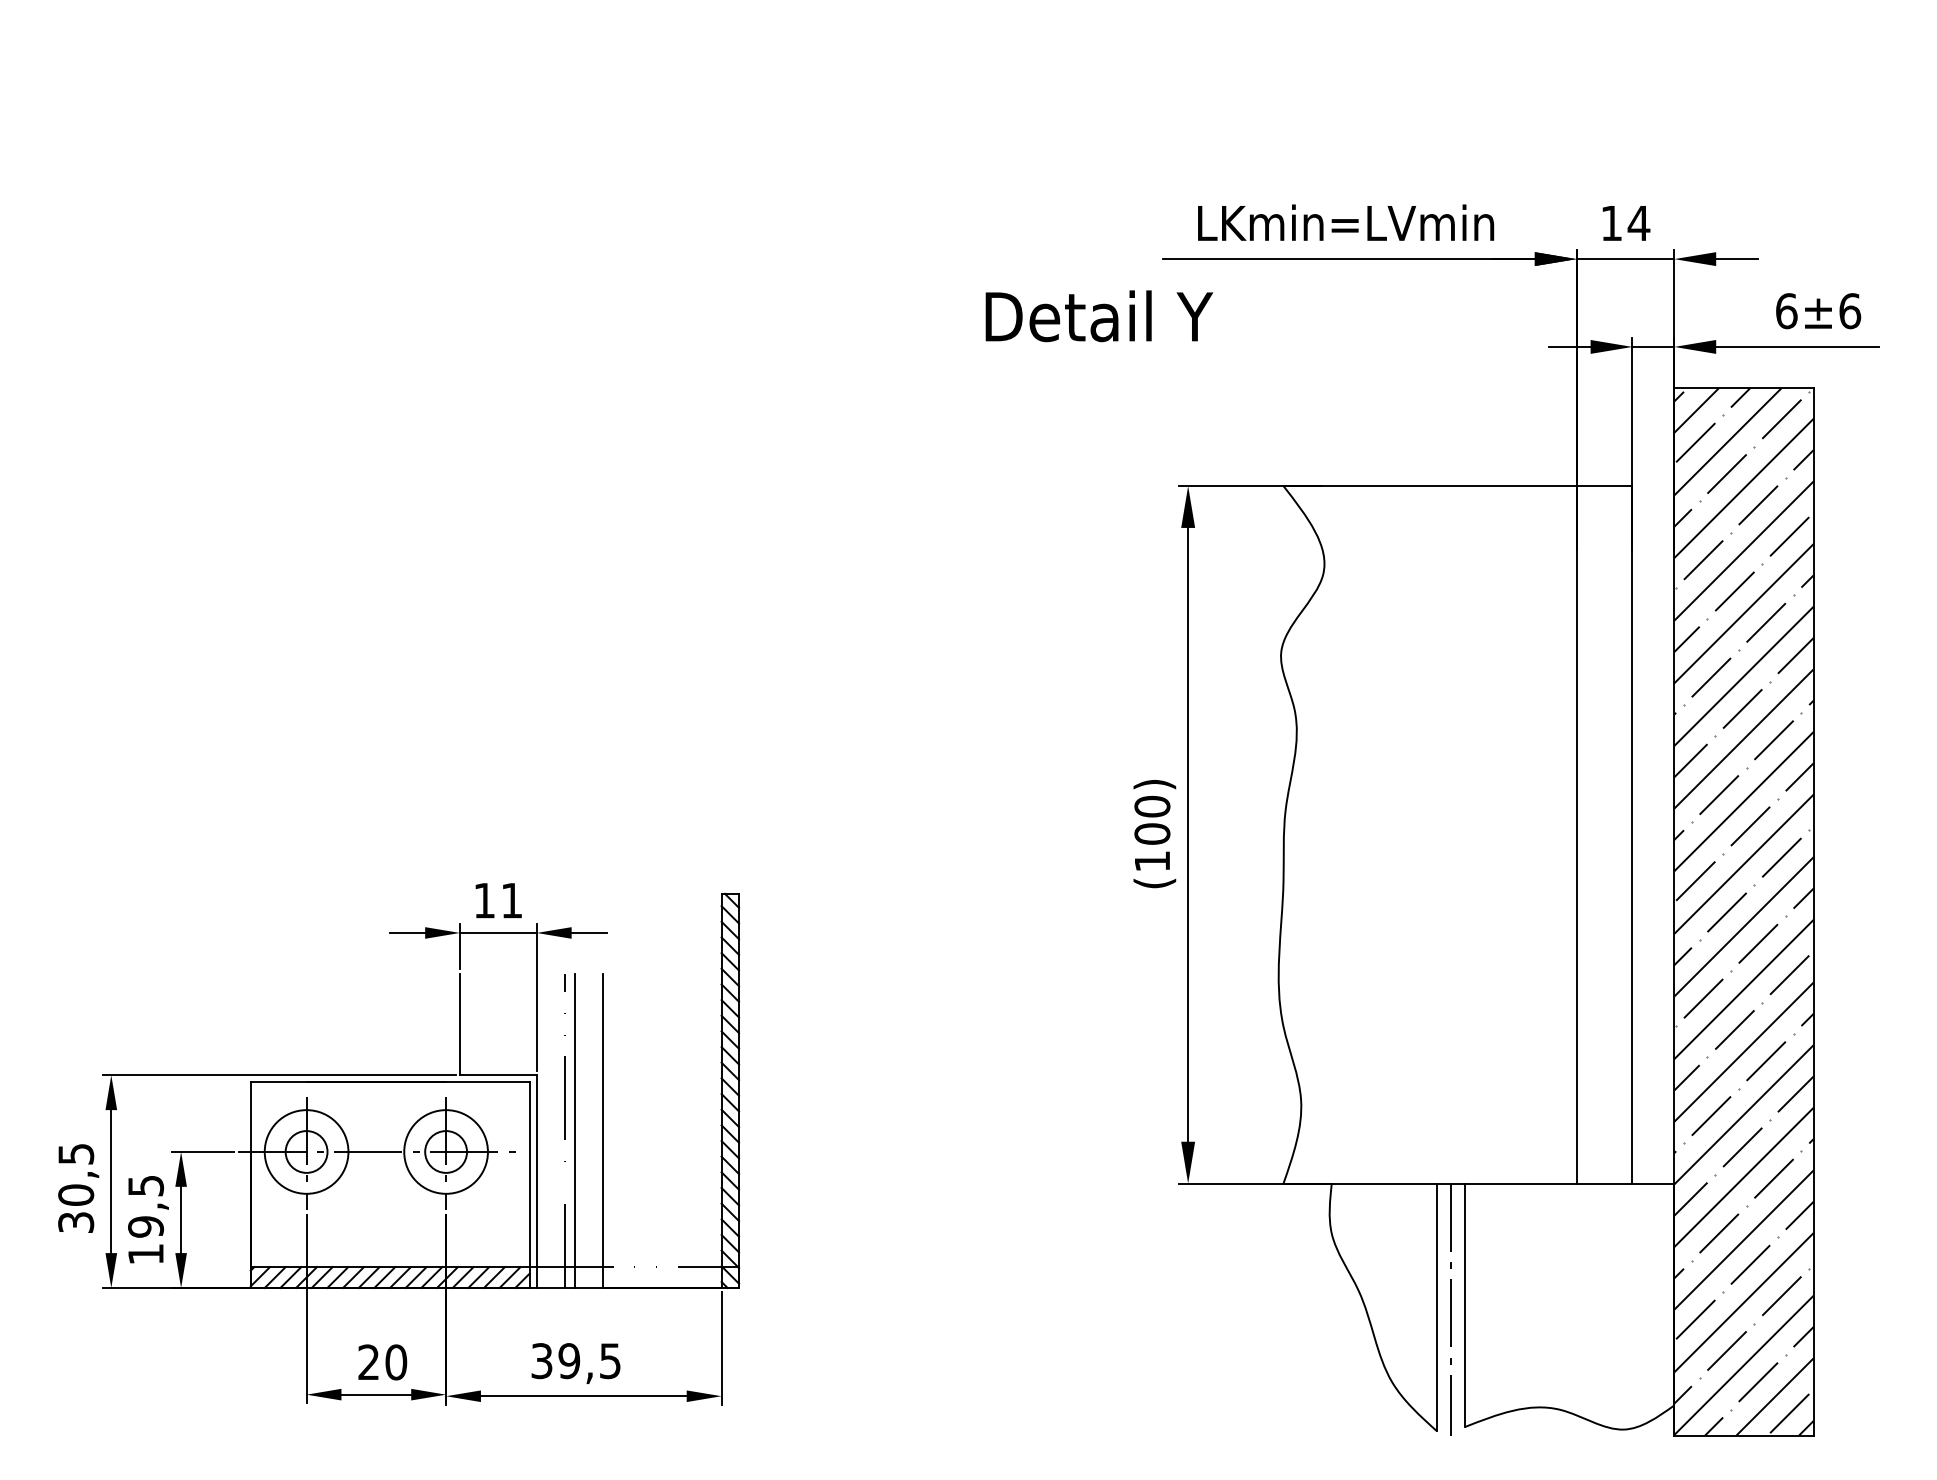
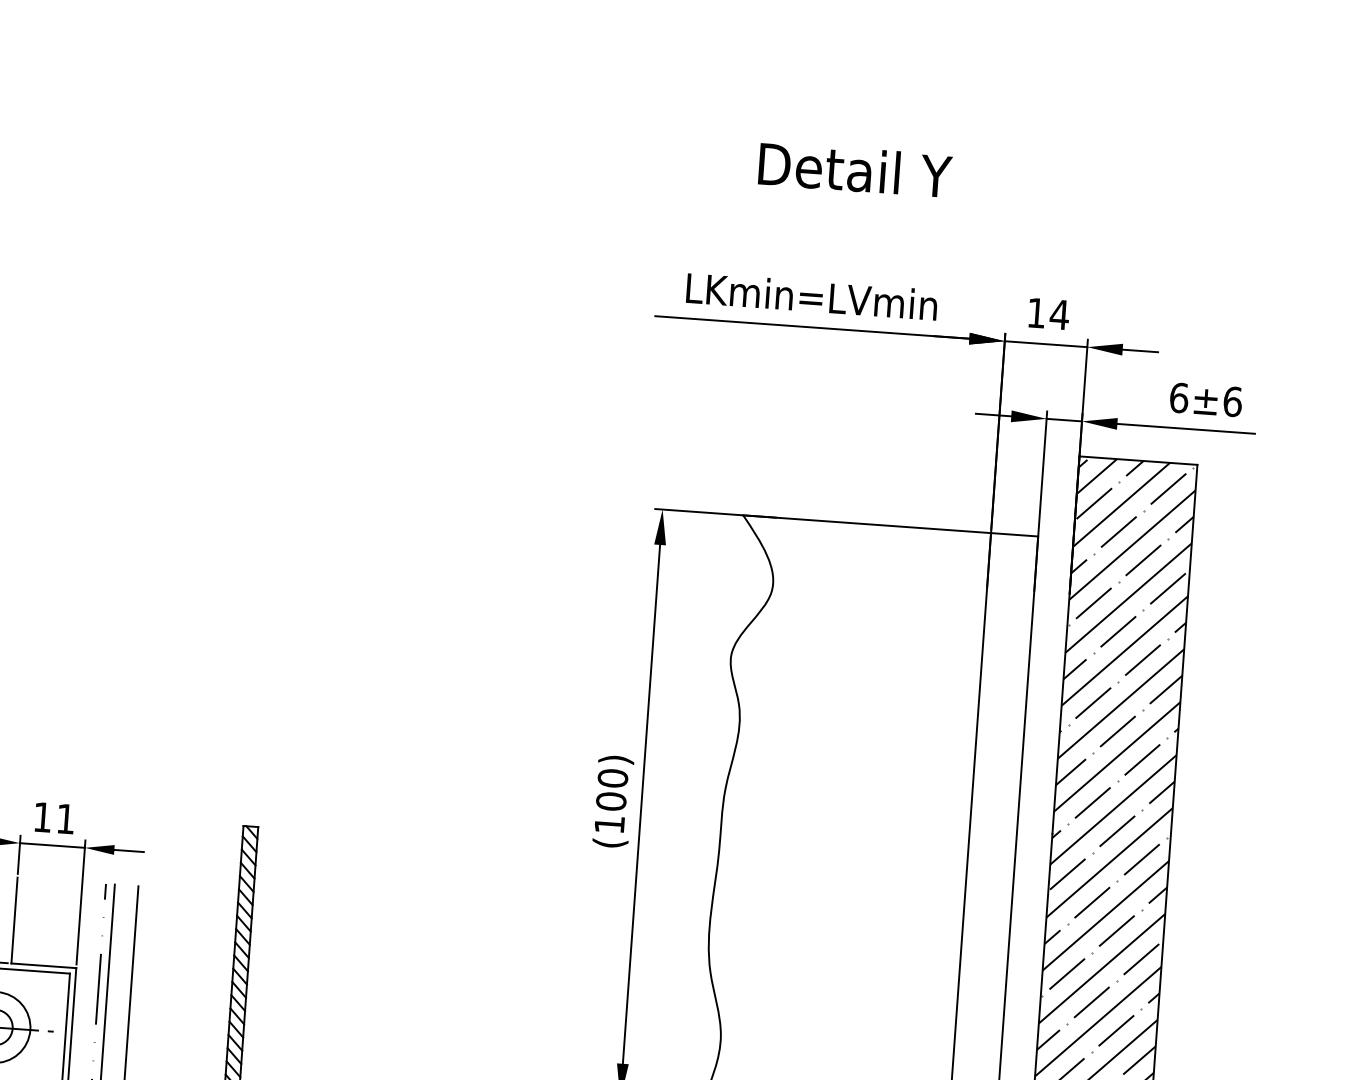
text: (1099, 316) -> (855, 170), moved

